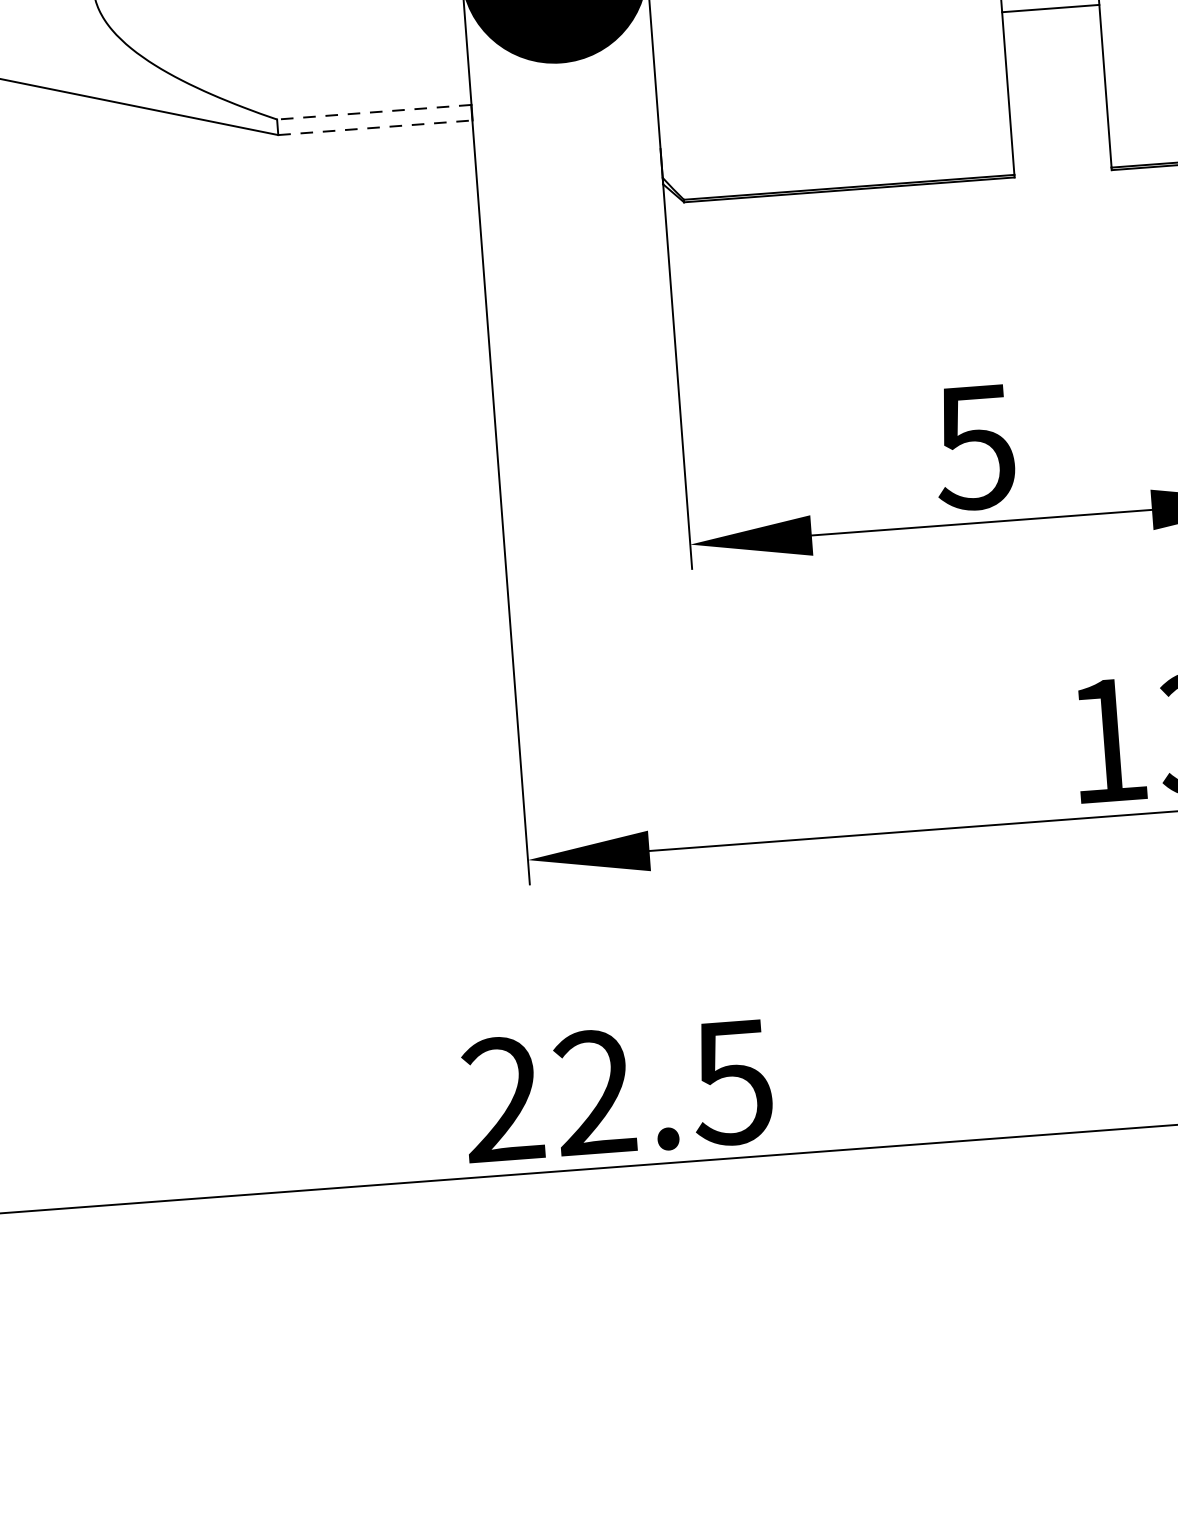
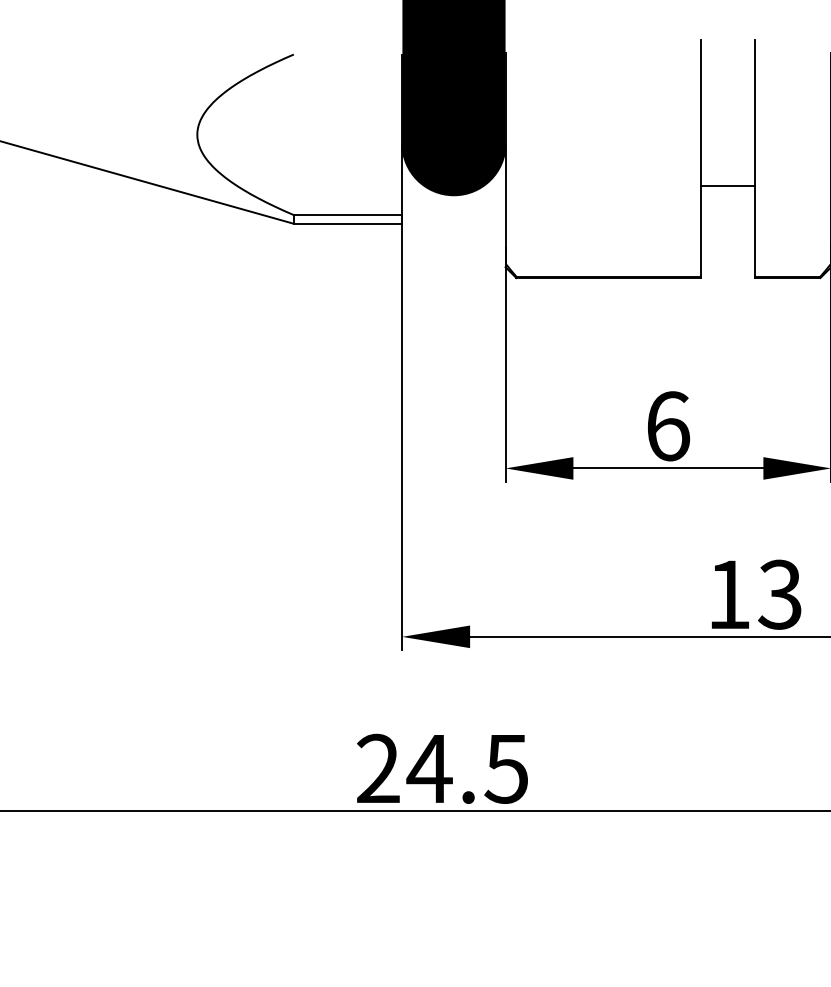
line: (373, 113) -> (347, 215), dashed -> solid
line: (376, 127) -> (348, 223), dashed -> solid
text: (974, 447) -> (667, 426), 5 -> 6
text: (594, 1090) -> (429, 767), 22.5 -> 24.5

